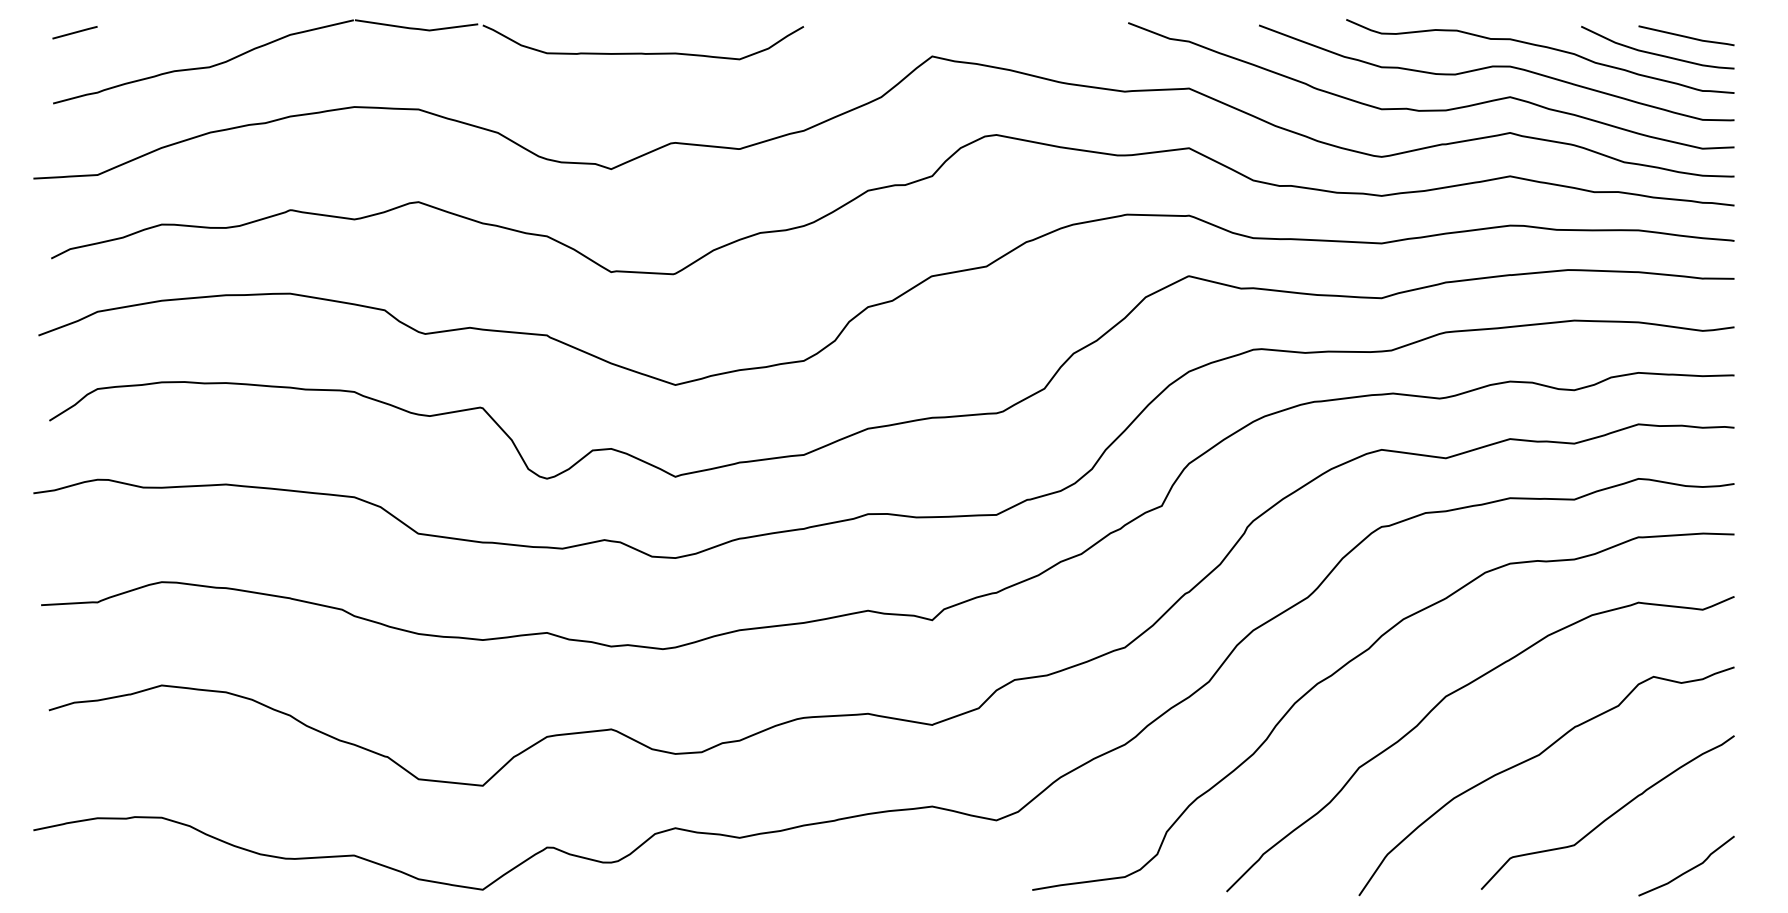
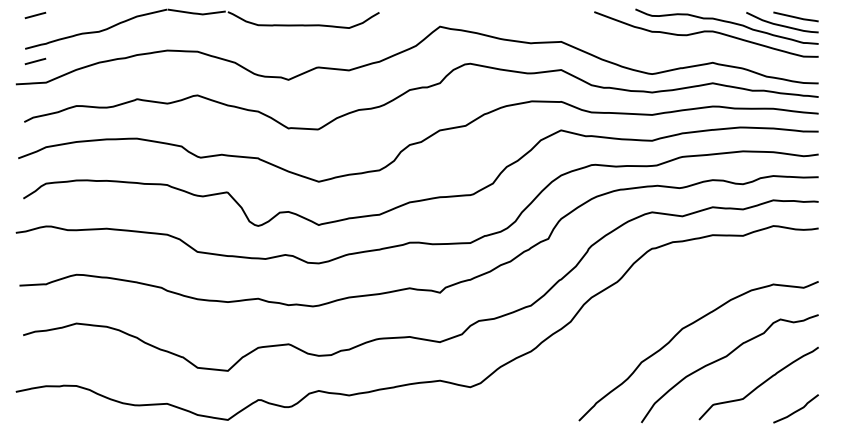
curve: (1431, 109) -> (675, 51), removed
line: (75, 130) -> (35, 61), added
curve: (1350, 664) -> (637, 313), removed

